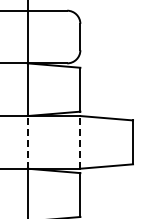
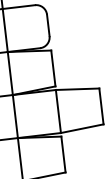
line: (27, 141) -> (15, 115), dashed -> solid
line: (80, 141) -> (58, 110), dashed -> solid

